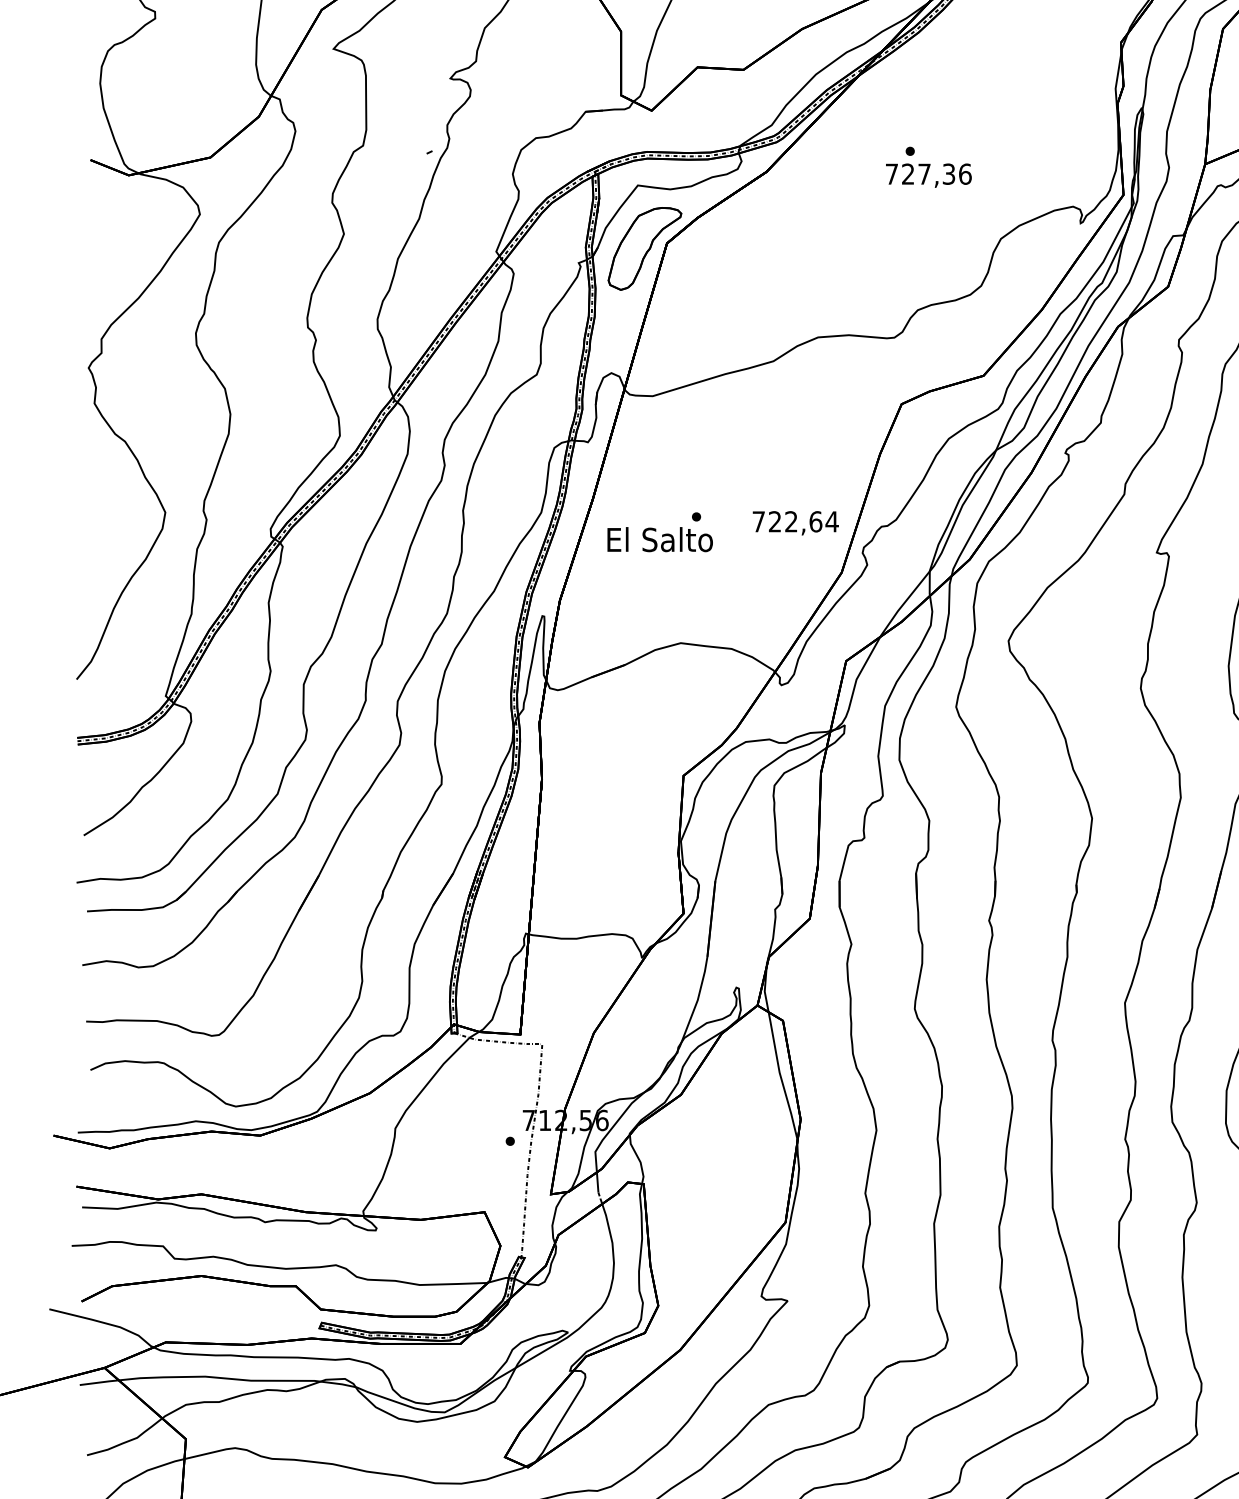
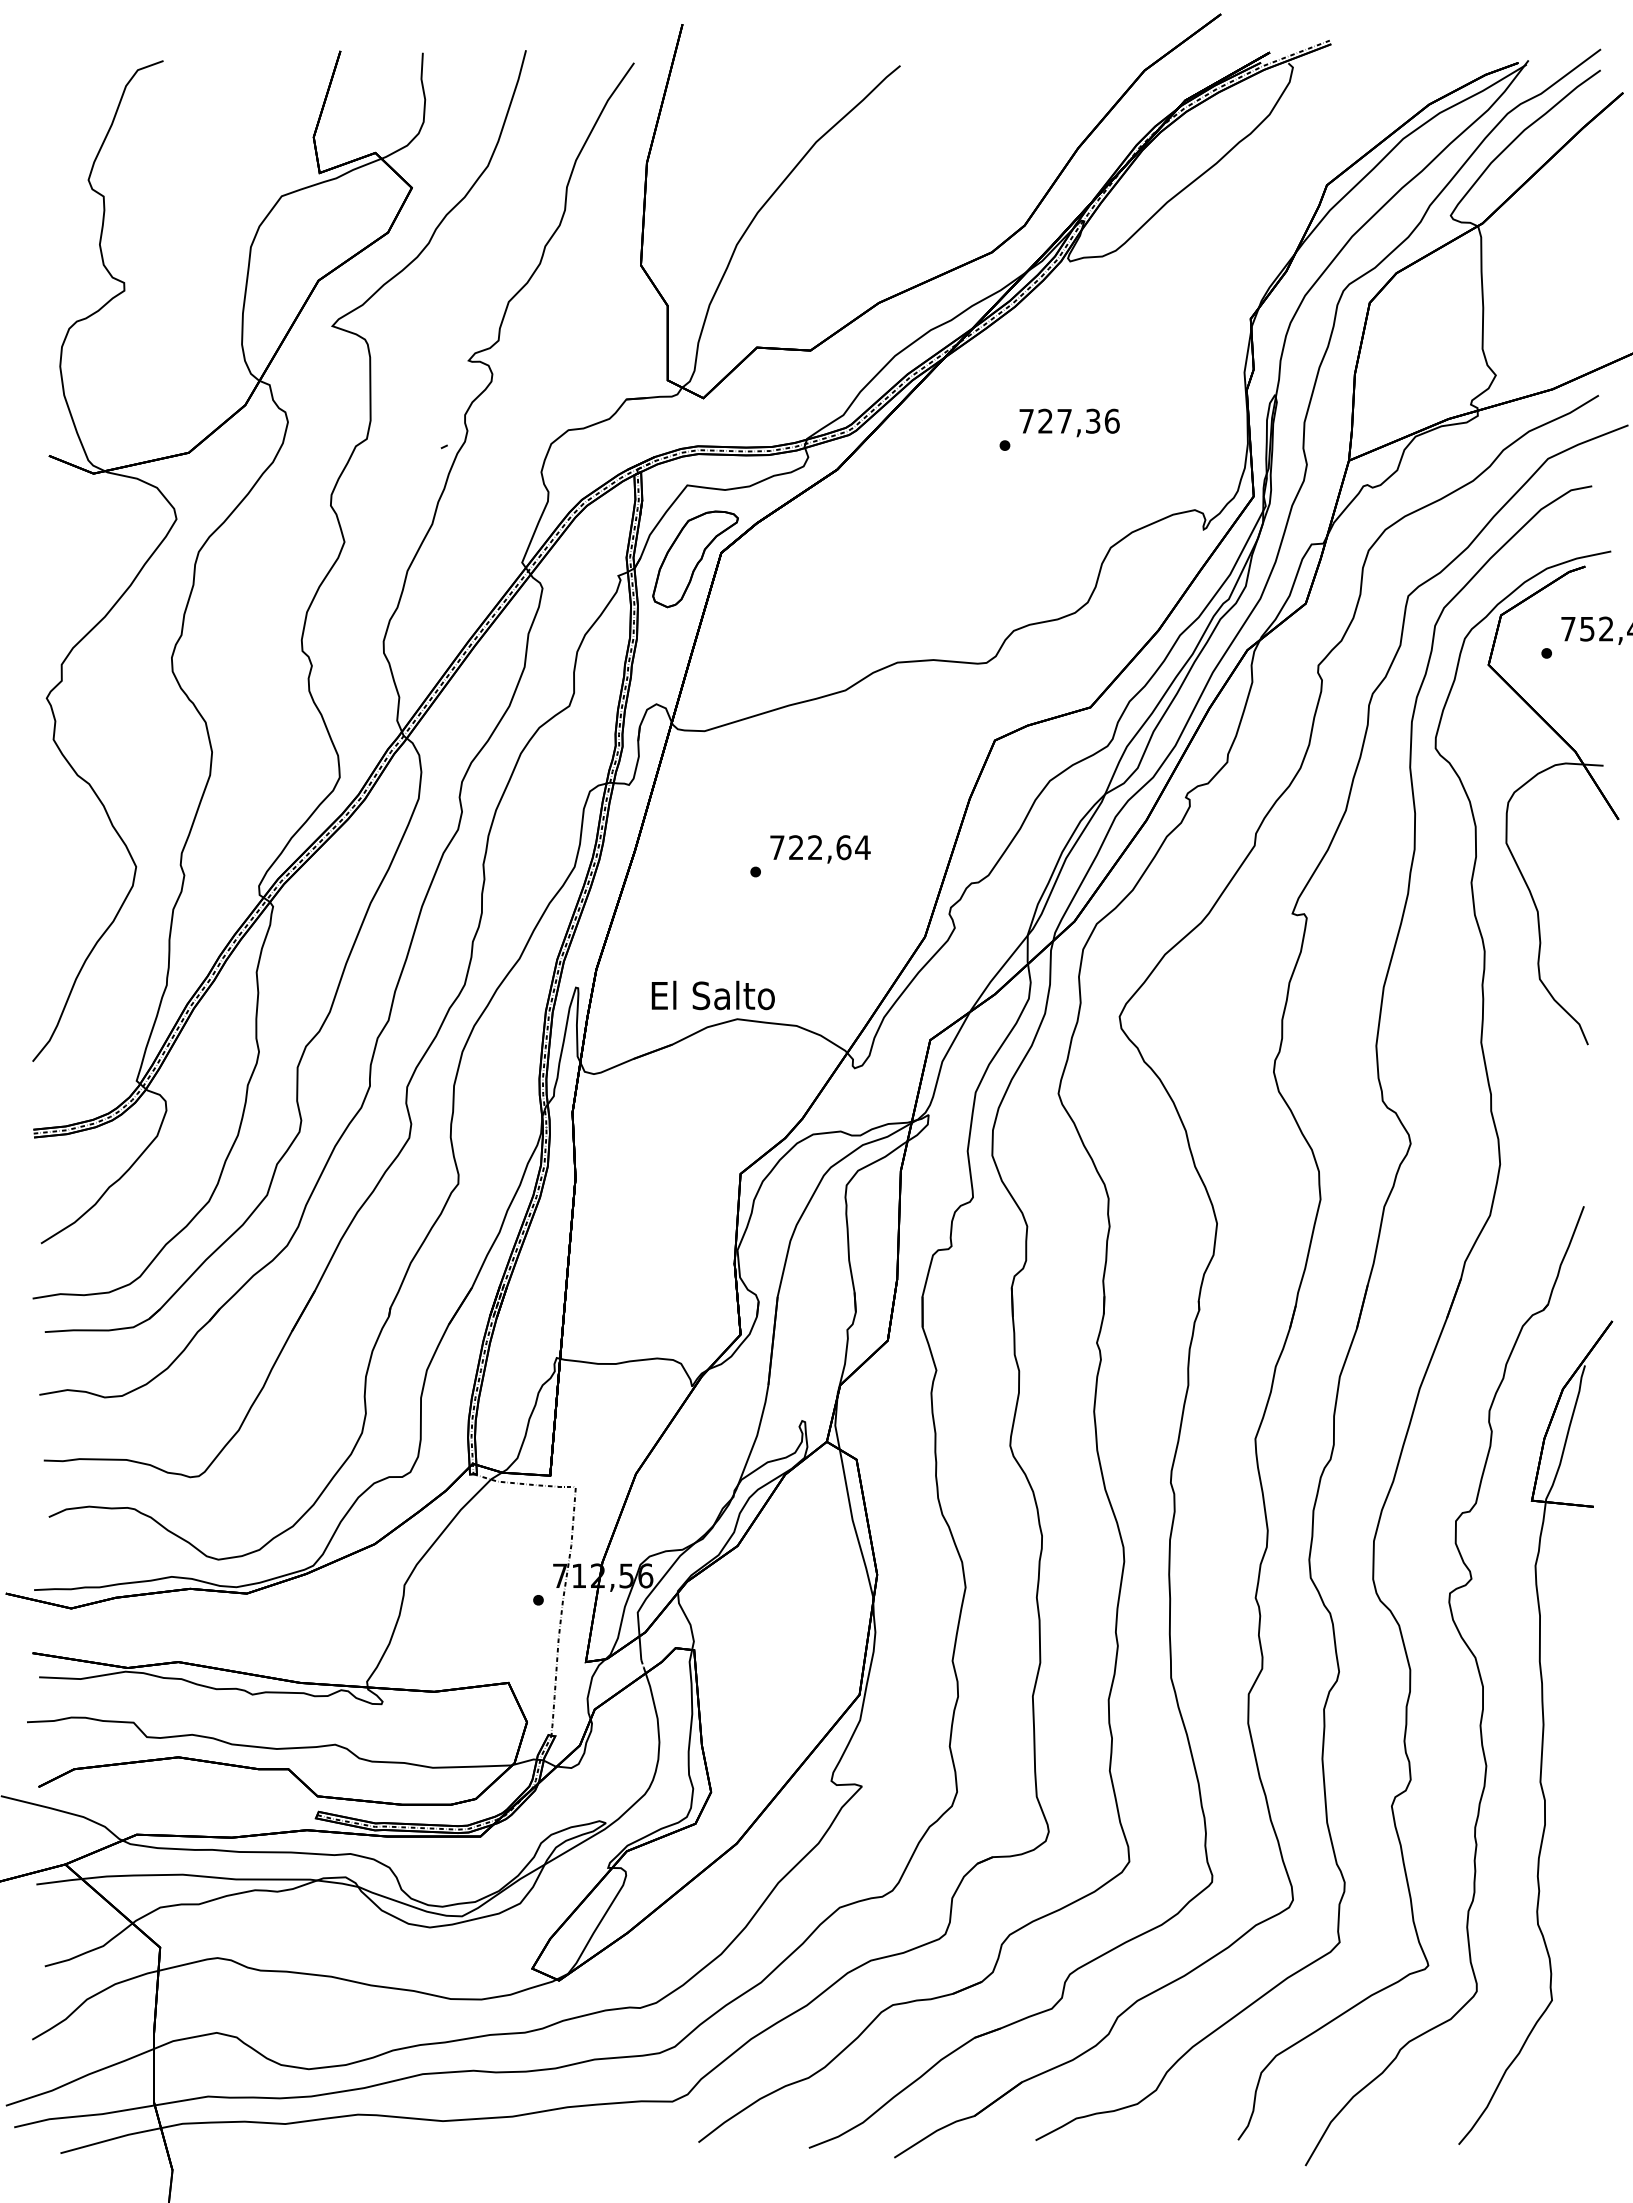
text: (928, 175) -> (1069, 422), moved
text: (795, 523) -> (820, 849), moved
text: (659, 539) -> (712, 995), moved

